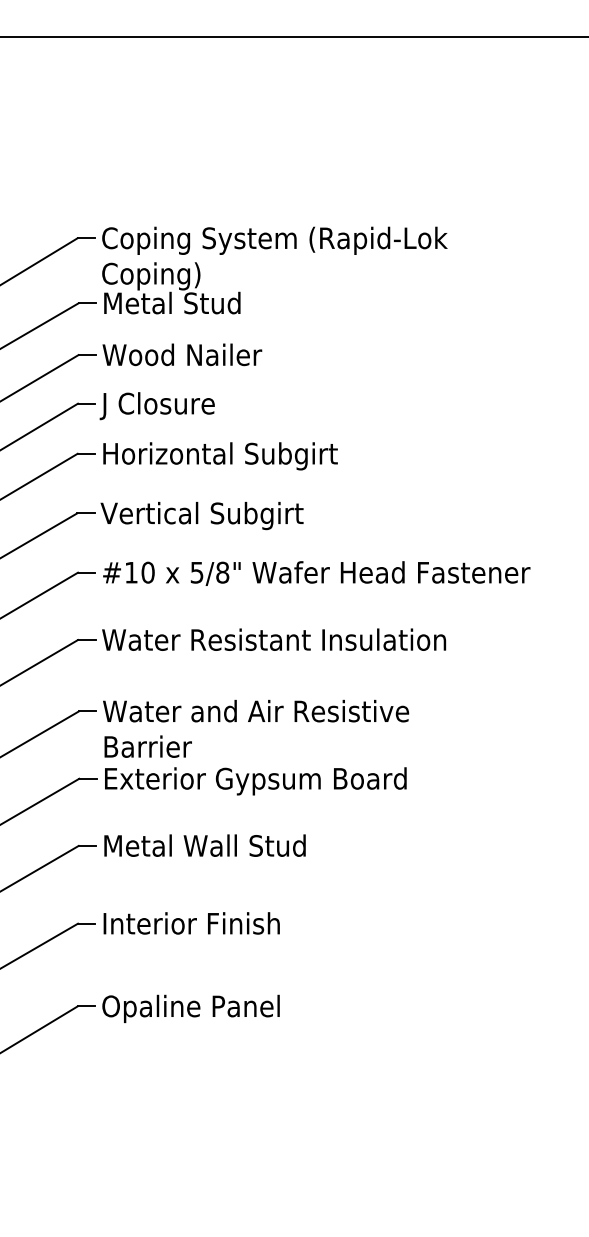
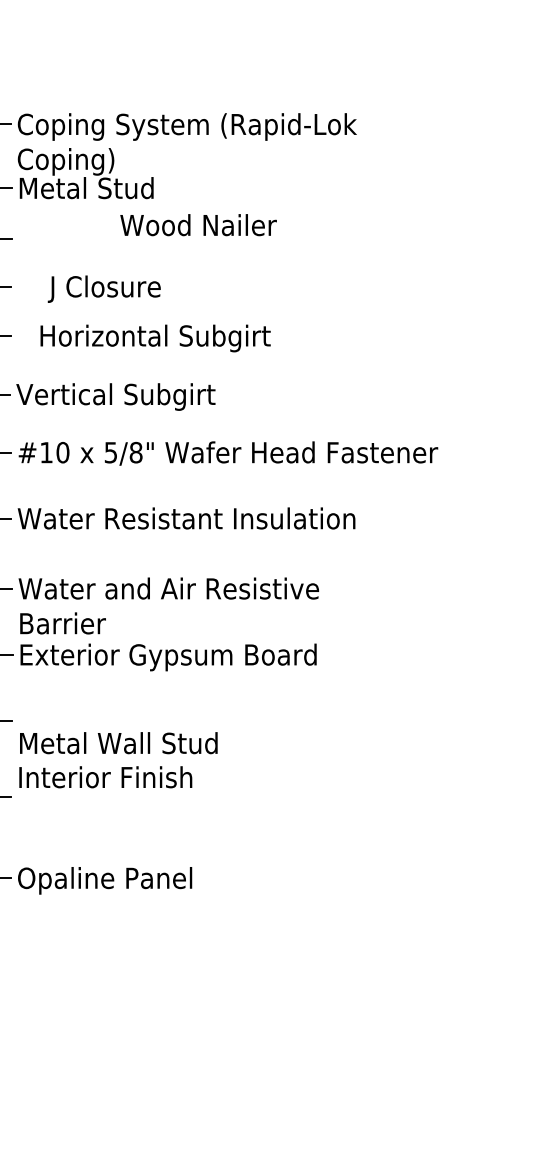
text: (182, 354) -> (198, 224), moved
text: (156, 406) -> (103, 289), moved
text: (220, 456) -> (155, 338), moved
text: (204, 845) -> (118, 742), moved
text: (191, 923) -> (105, 777), moved

